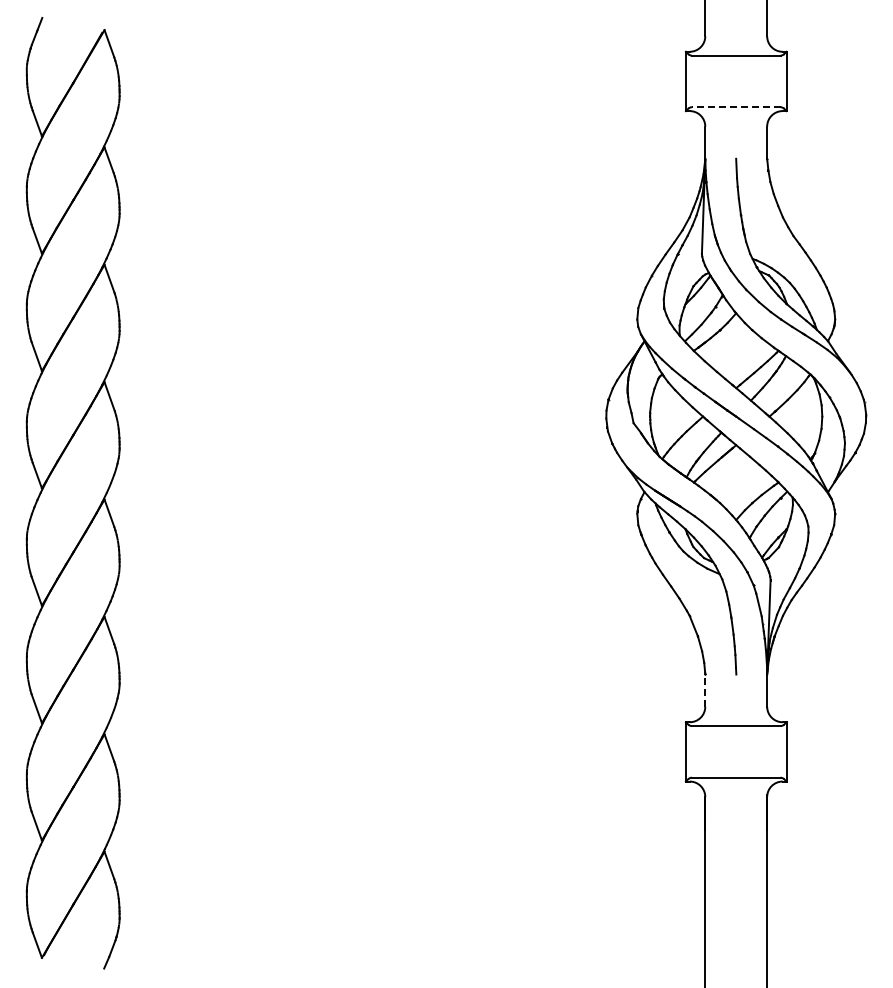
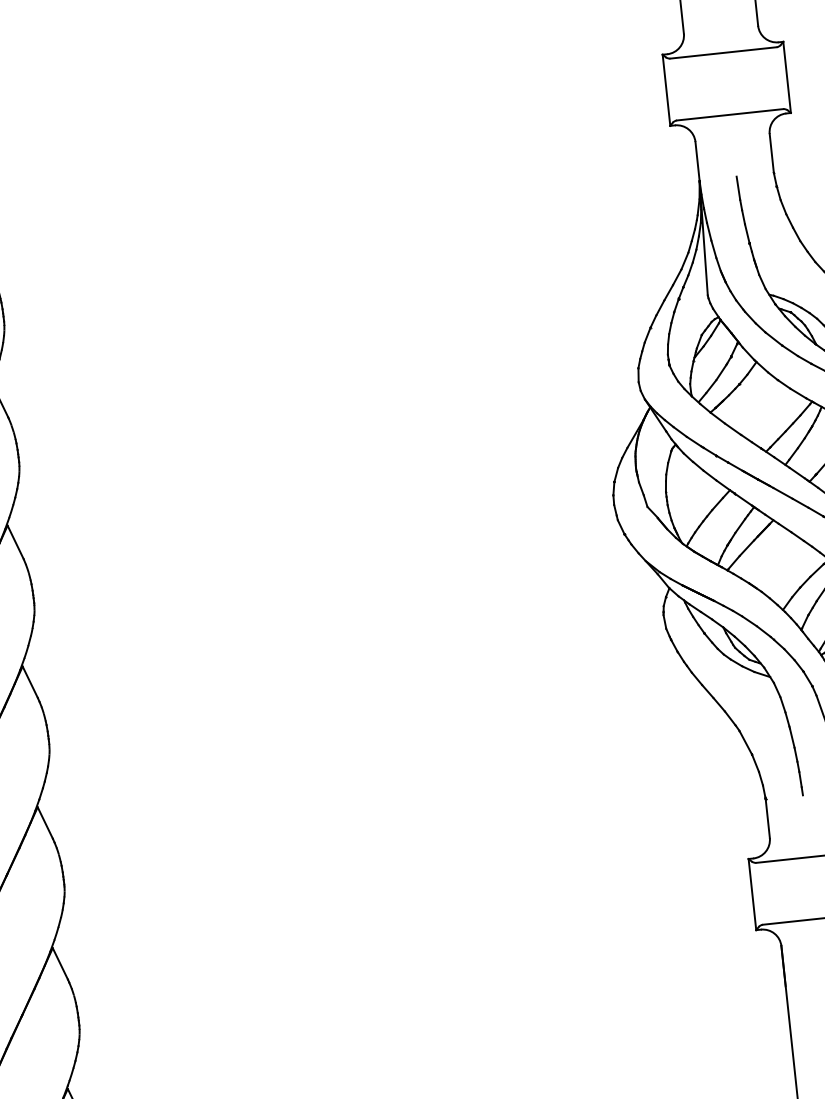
line: (735, 107) -> (729, 115), dashed -> solid
line: (705, 690) -> (768, 818), dashed -> solid

